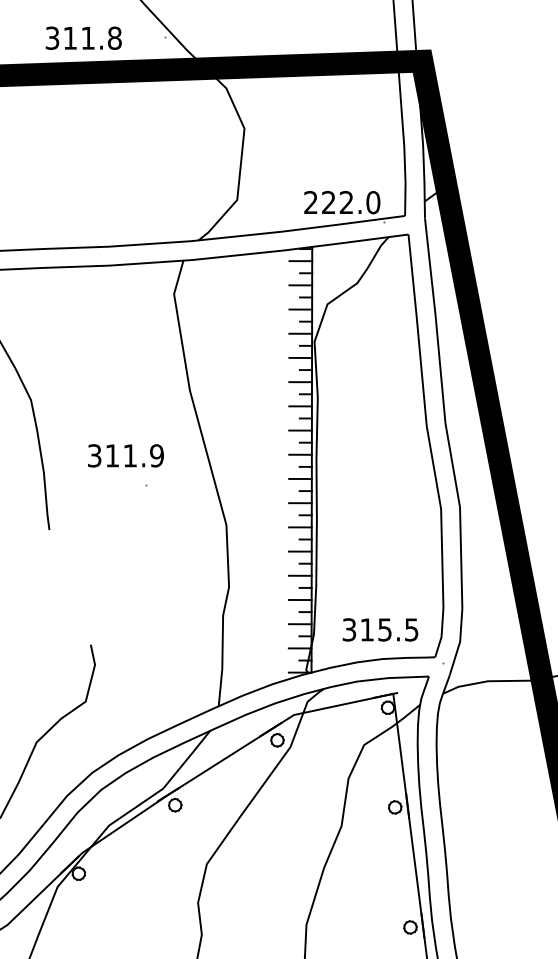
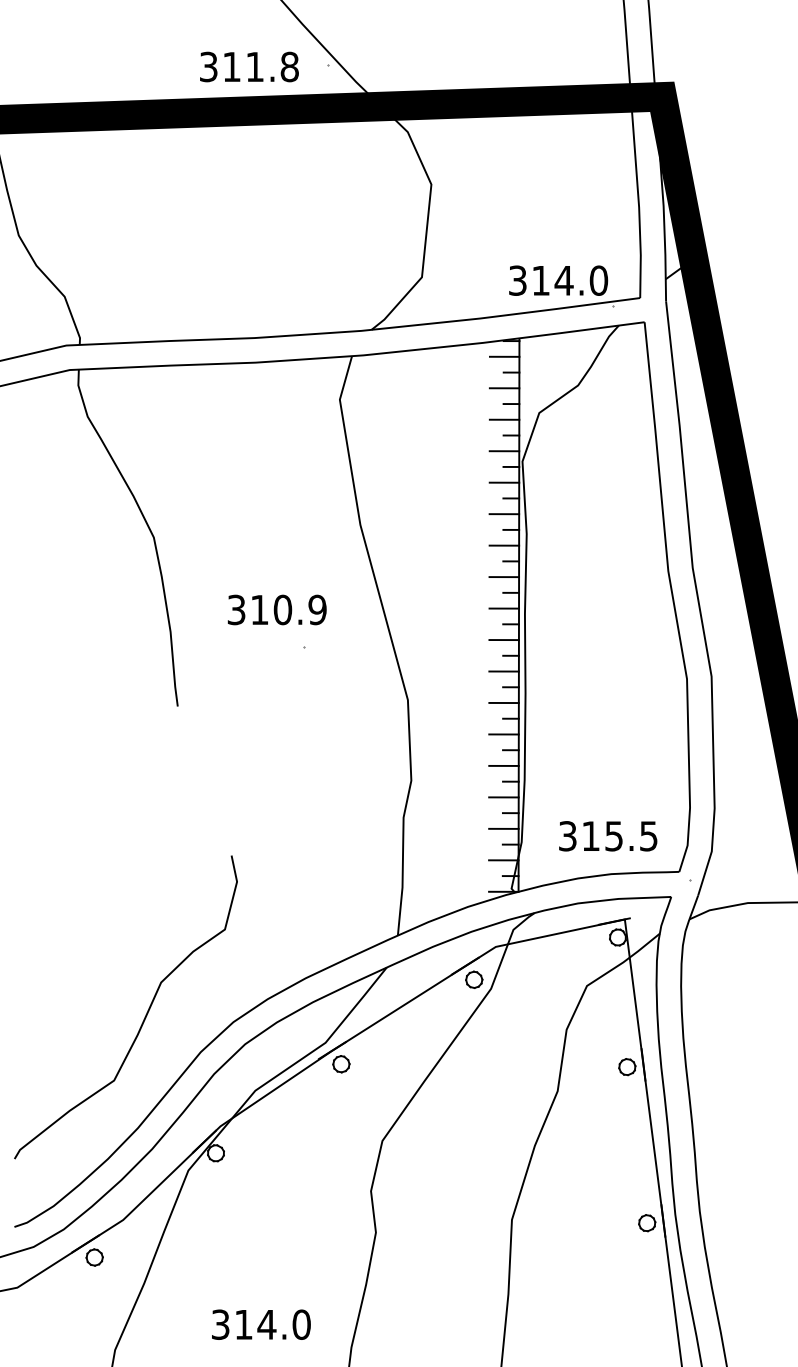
text: (83, 37) -> (249, 66), moved
text: (329, 202) -> (541, 280), 222.0 -> 314.0
text: (129, 455) -> (282, 609), 311.9 -> 310.9

